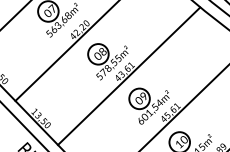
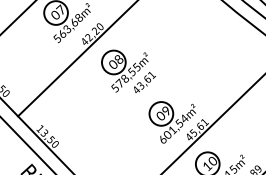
line: (129, 75) -> (149, 86), removed

